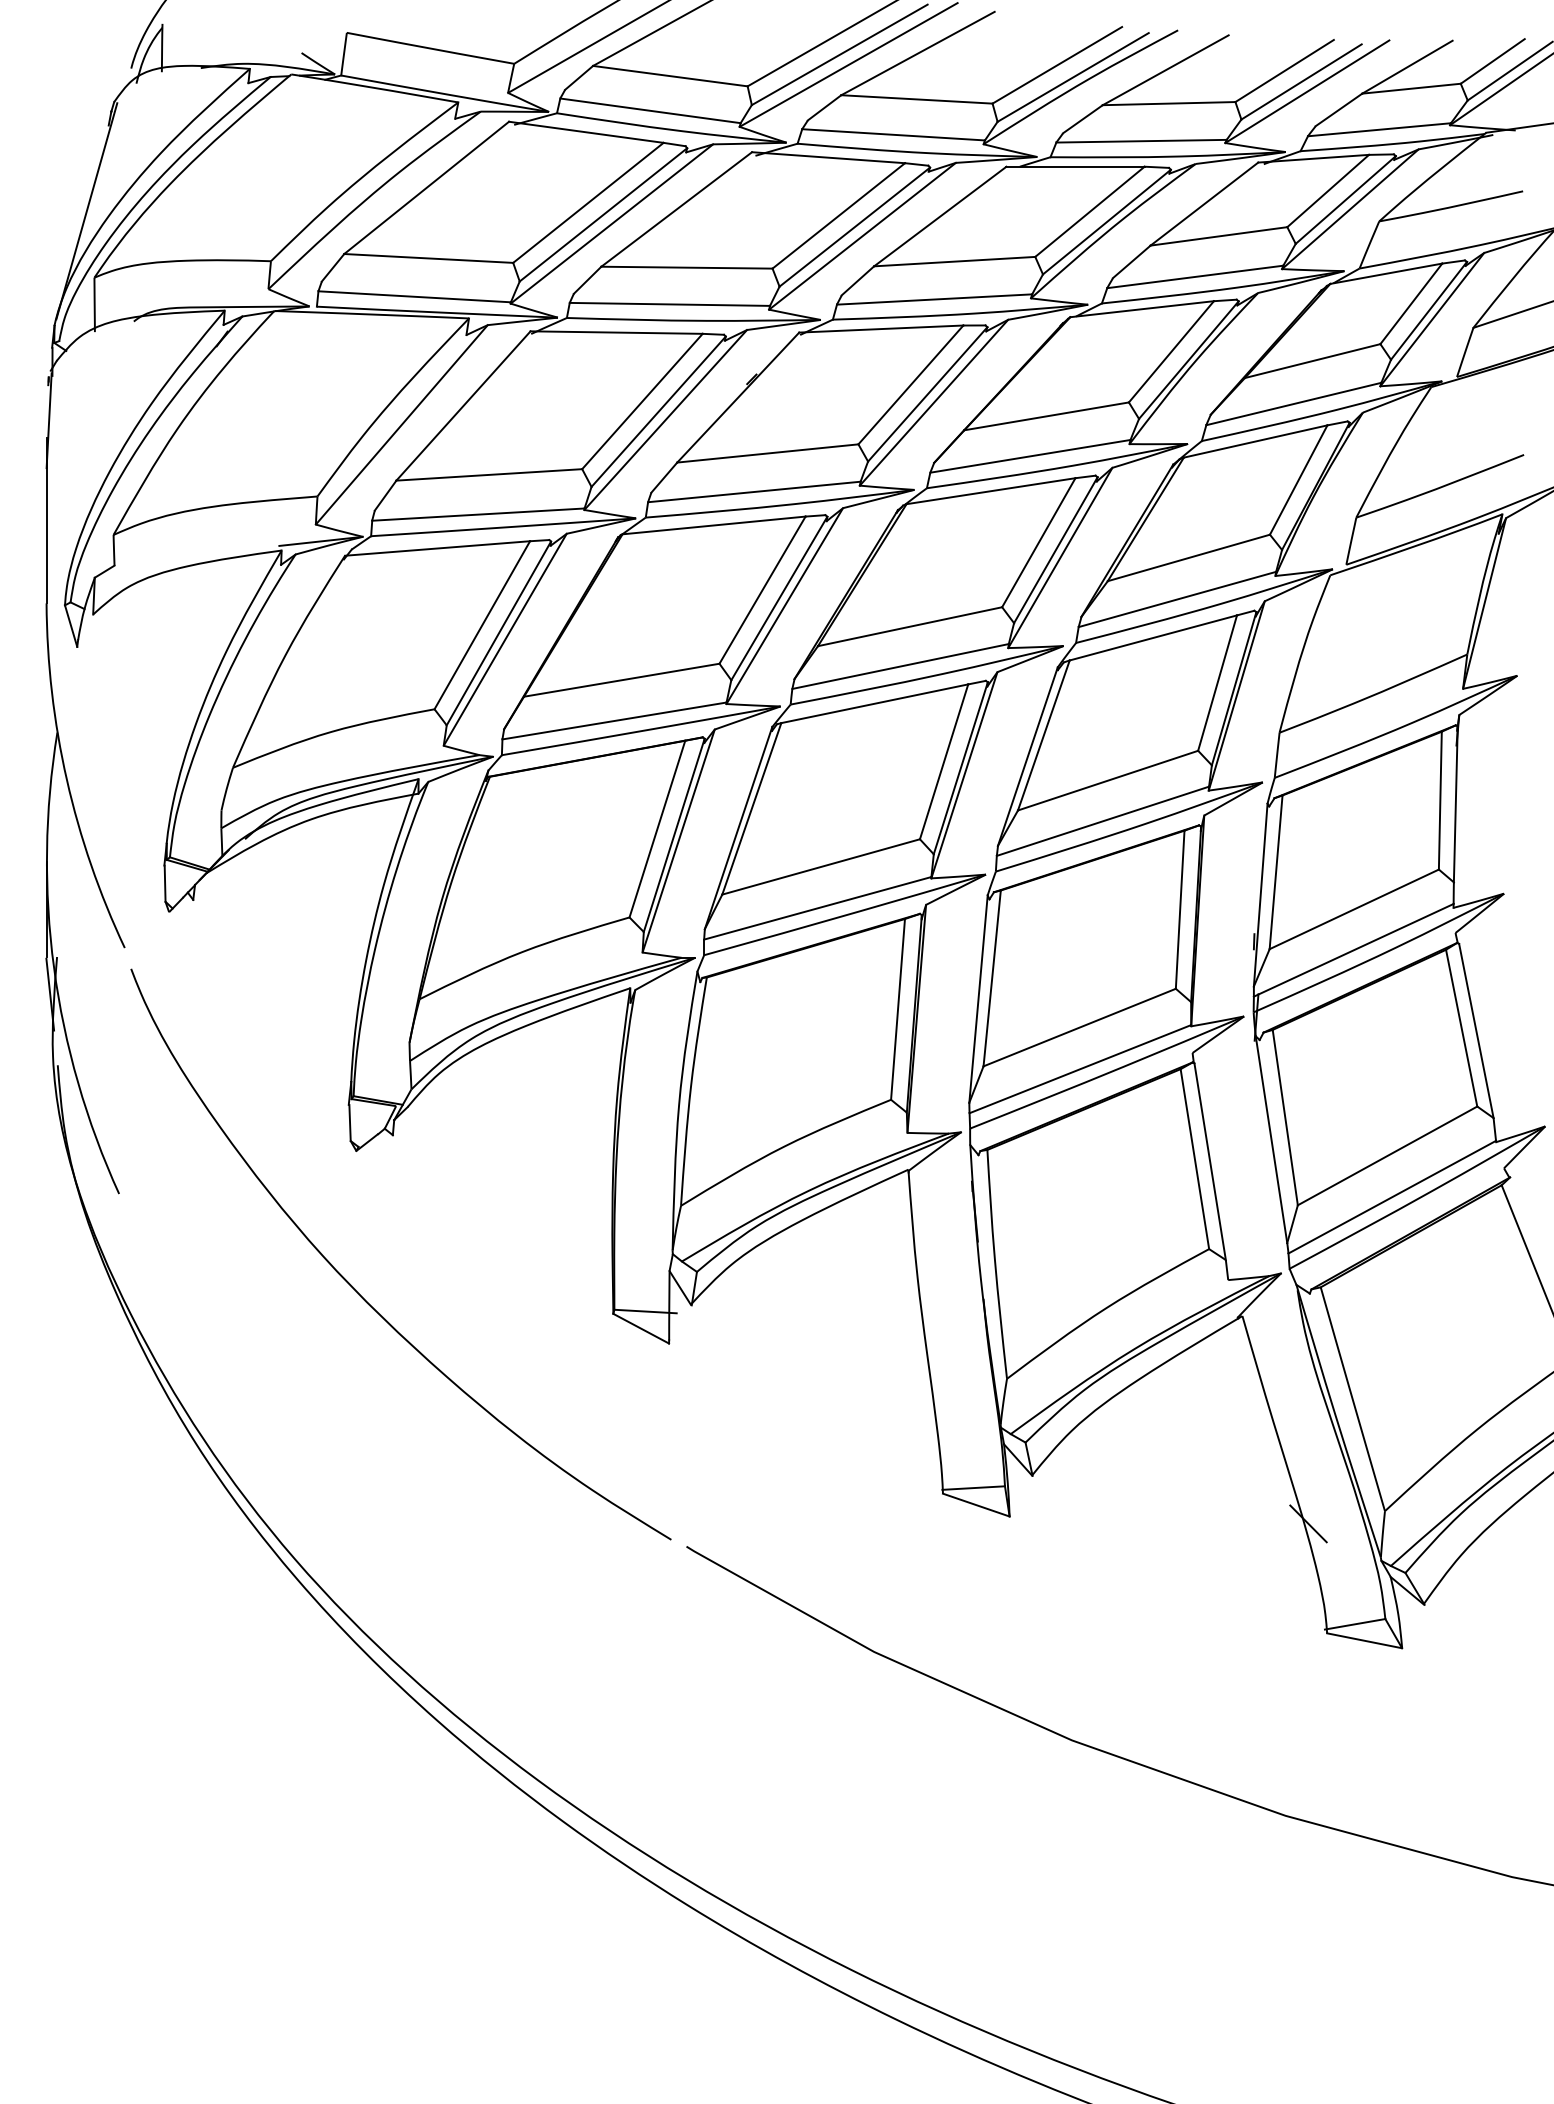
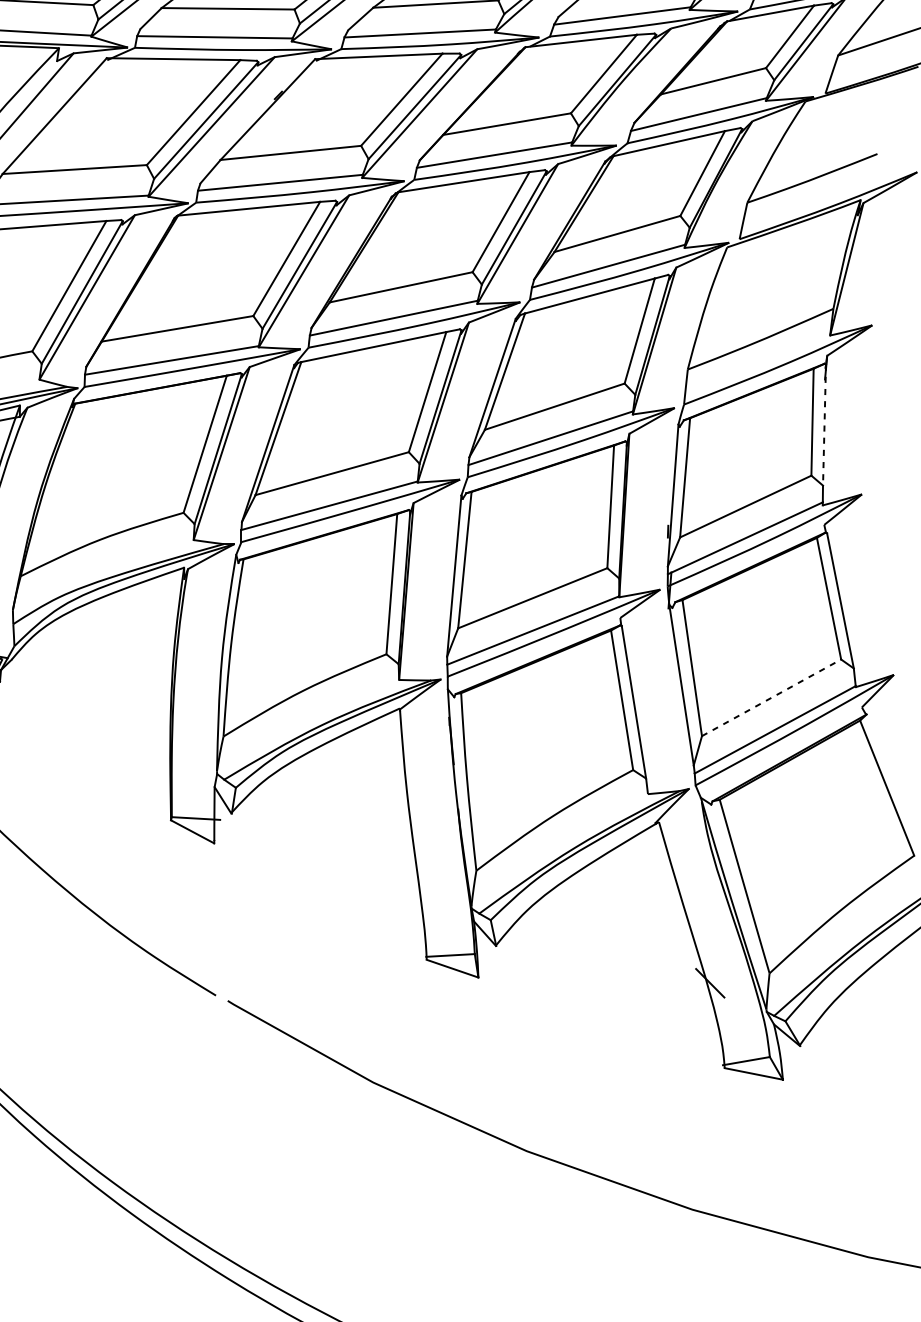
line: (1455, 804) -> (824, 425), solid -> dashed
line: (1388, 1155) -> (772, 697), solid -> dashed

